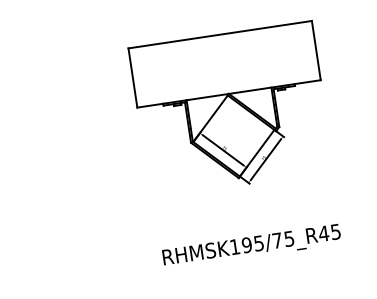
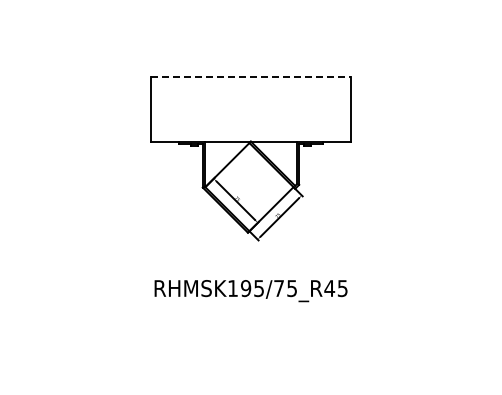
line: (219, 35) -> (250, 77), solid -> dashed
text: (251, 247) -> (250, 291), moved

